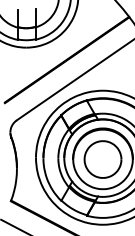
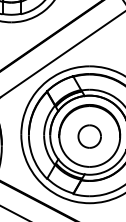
part: (102, 159) -> (89, 136), size x0.6

